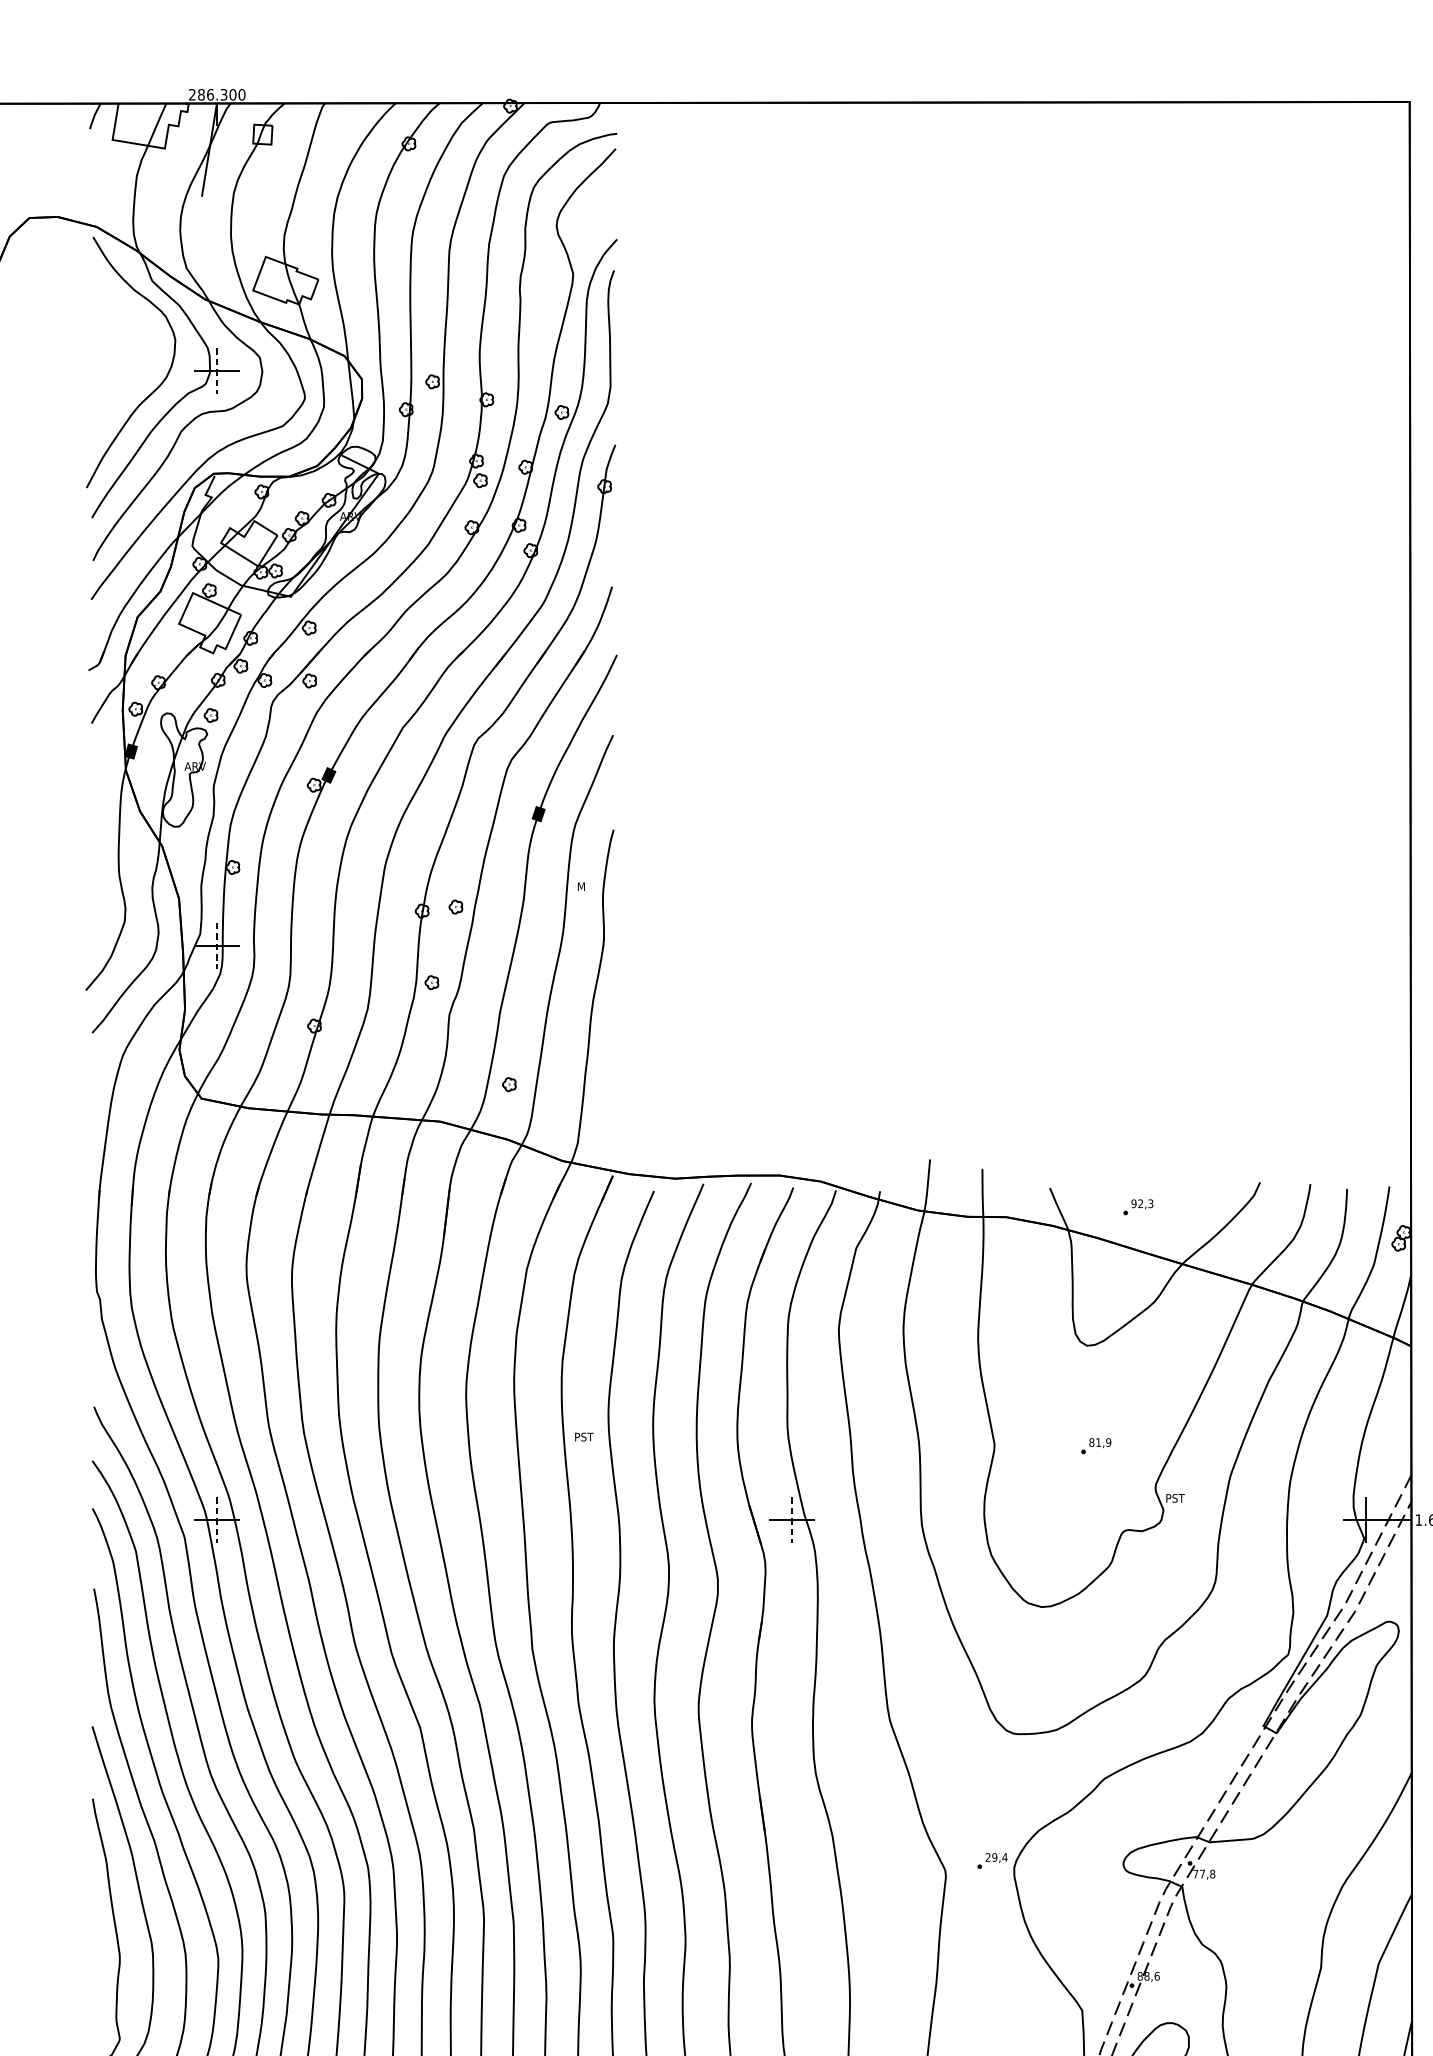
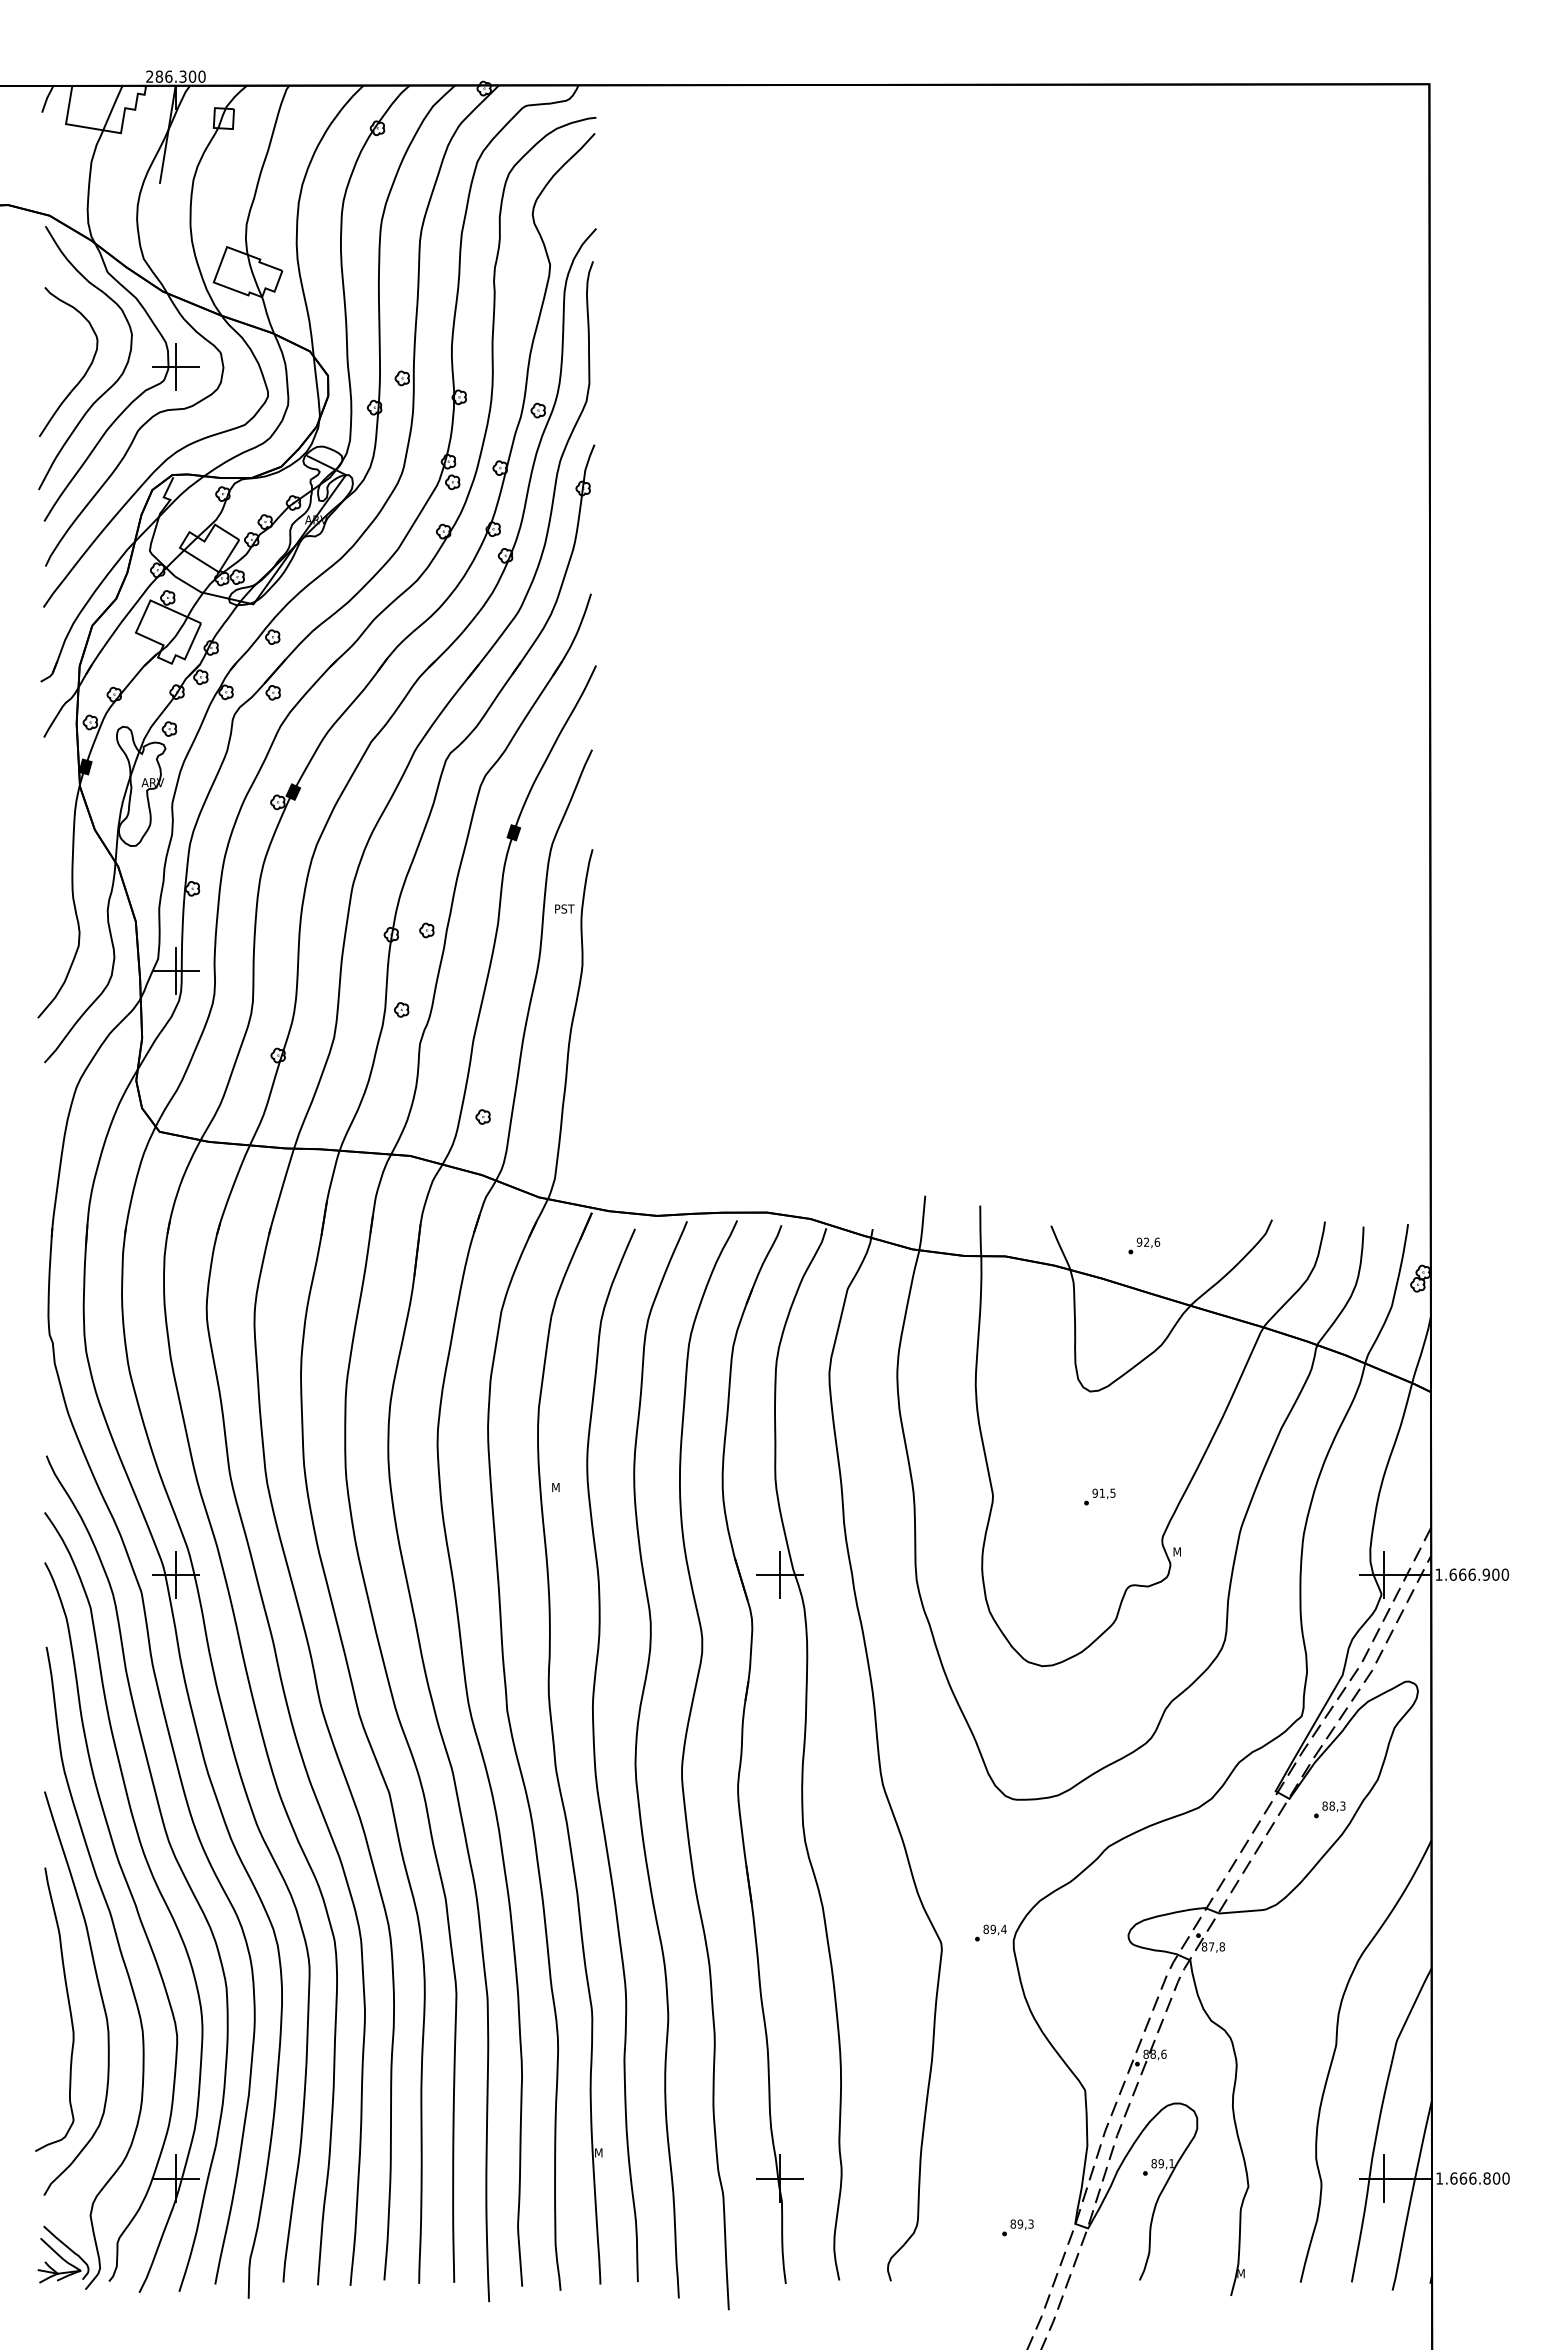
line: (216, 371) -> (175, 367), dashed -> solid
curve: (131, 375) -> (85, 371), added
text: (587, 886) -> (565, 908), M -> PST
line: (216, 946) -> (175, 971), dashed -> solid
text: (1151, 1203) -> (1157, 1241), 92,3 -> 92,6
text: (584, 1437) -> (562, 1487), PST -> M
text: (1099, 1441) -> (1103, 1492), 81,9 -> 91,5
text: (1175, 1497) -> (1183, 1551), PST -> M
line: (216, 1520) -> (175, 1575), dashed -> solid
line: (791, 1520) -> (779, 1575), dashed -> solid
part: (1314, 1743) -> (1329, 1809), added
text: (987, 1857) -> (985, 1929), 29,4 -> 89,4
text: (1195, 1873) -> (1204, 1946), 77,8 -> 87,8

